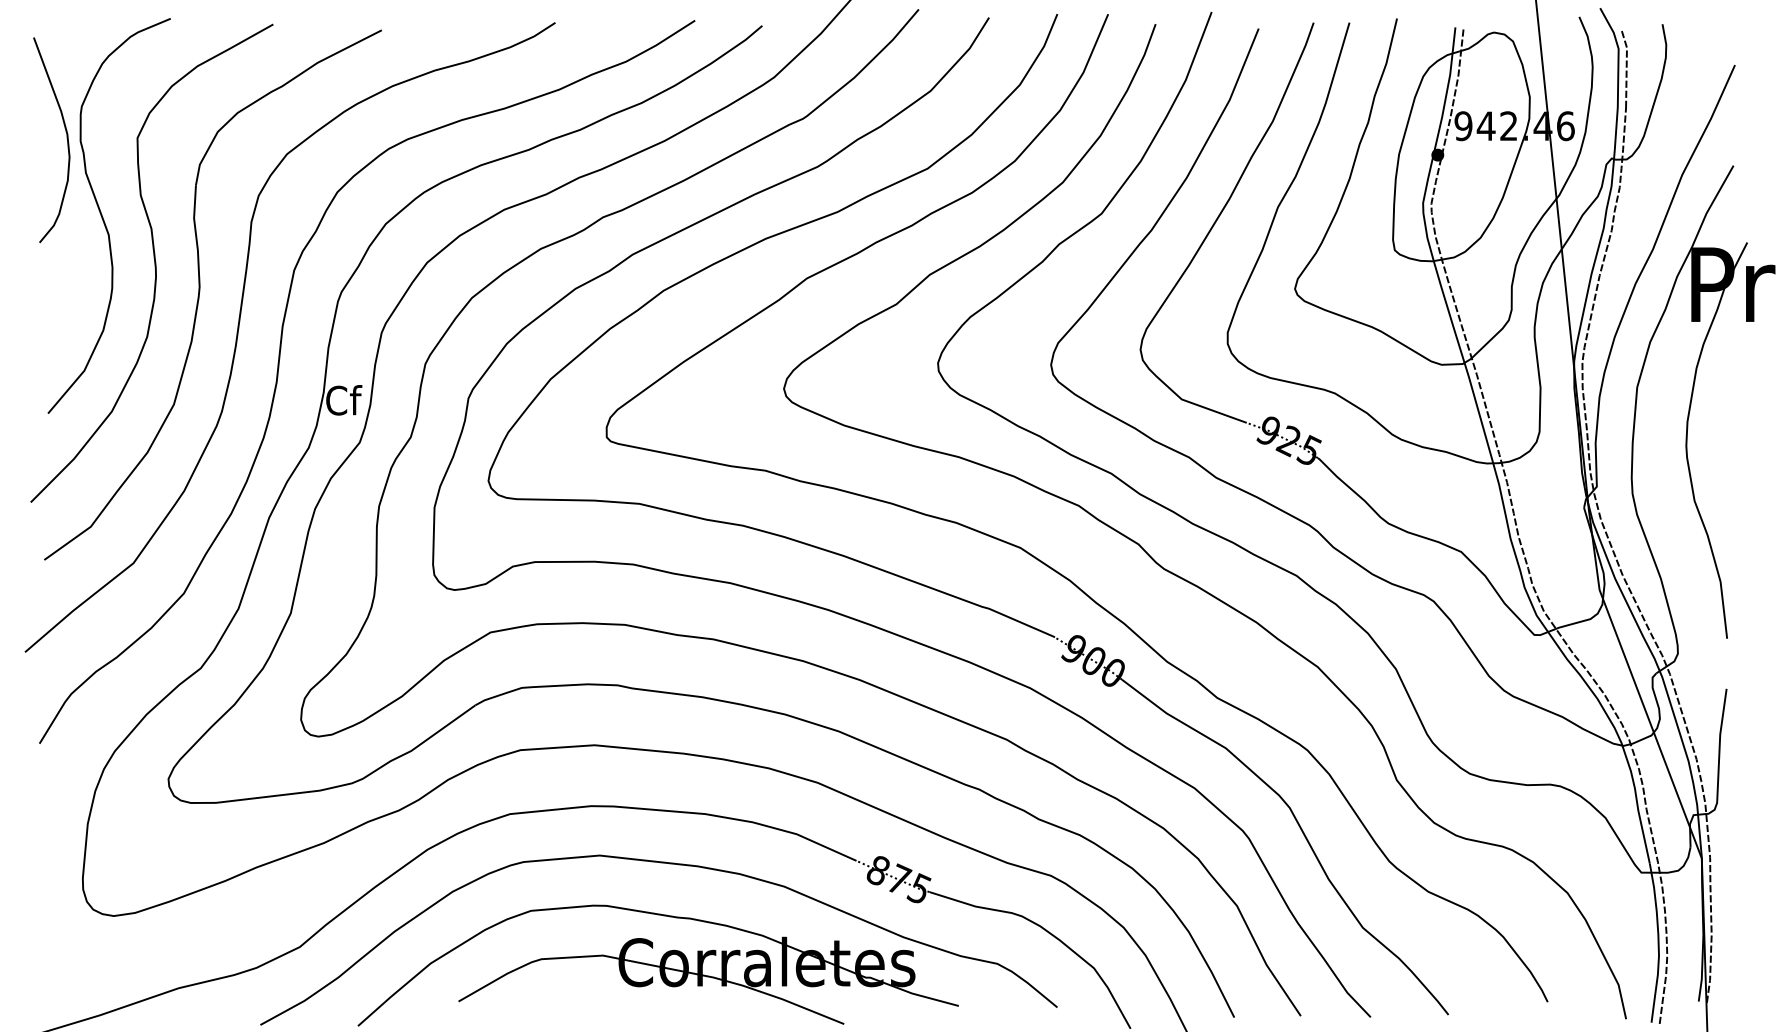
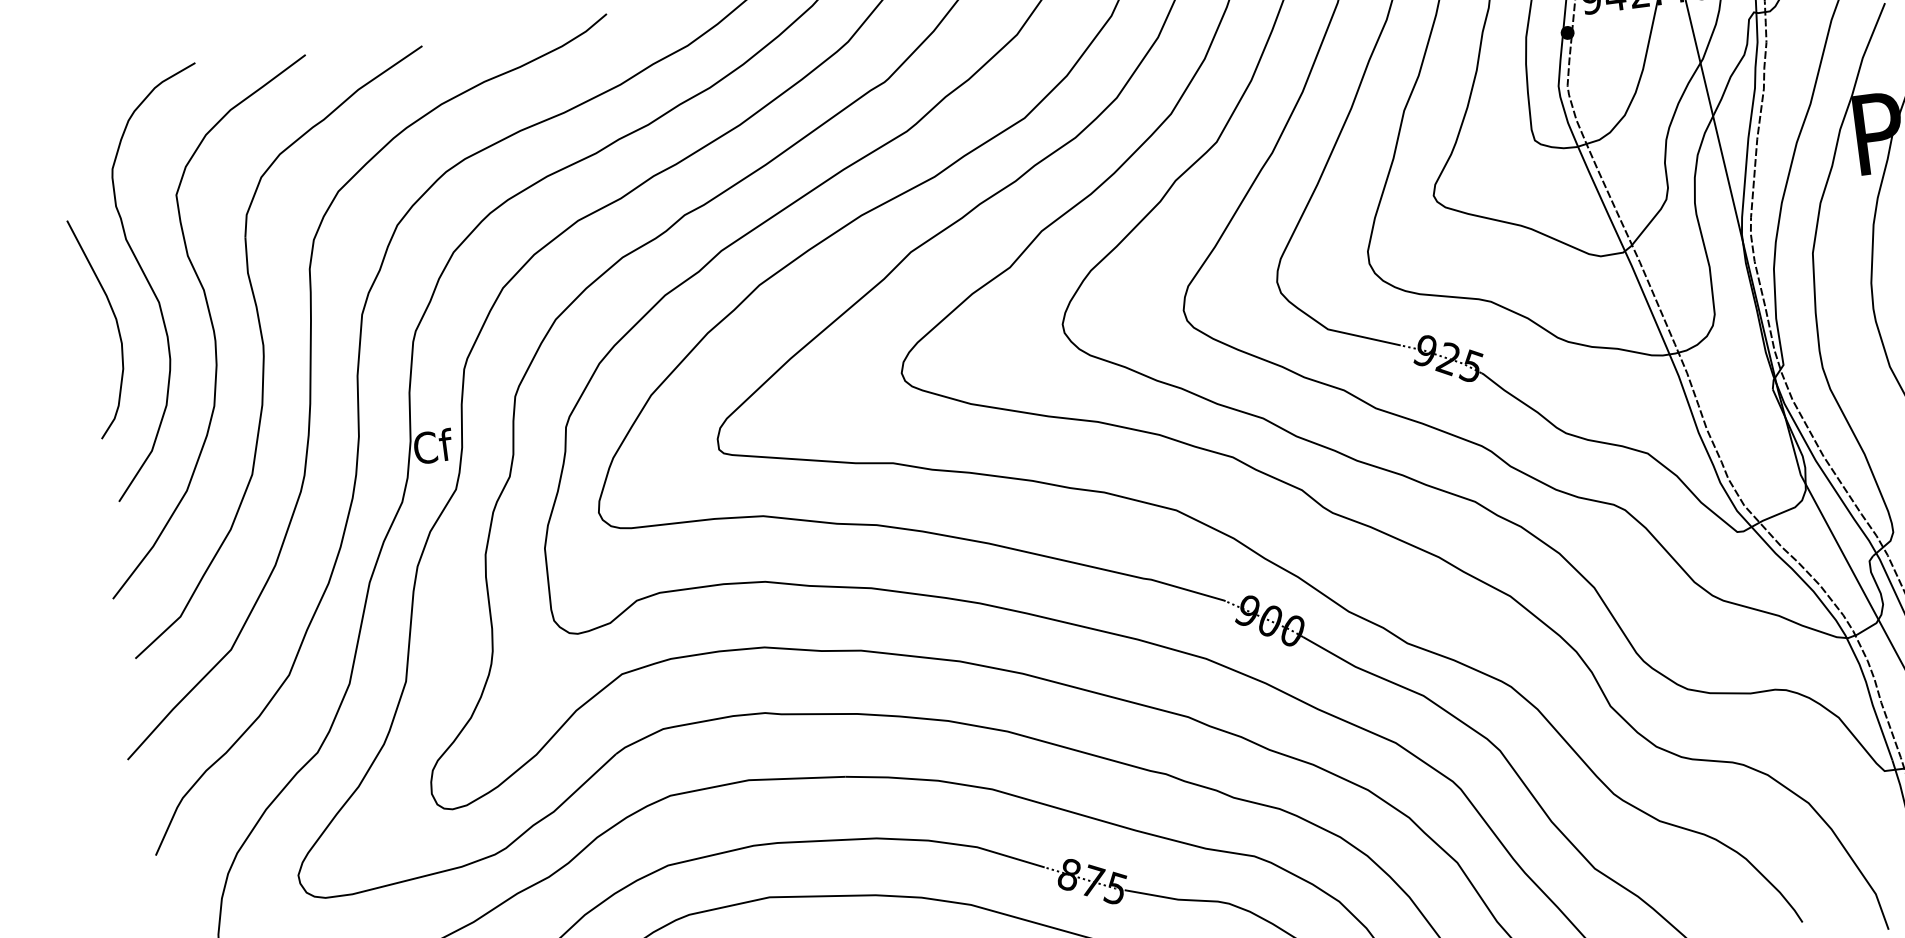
curve: (66, 138) -> (116, 323), moved

